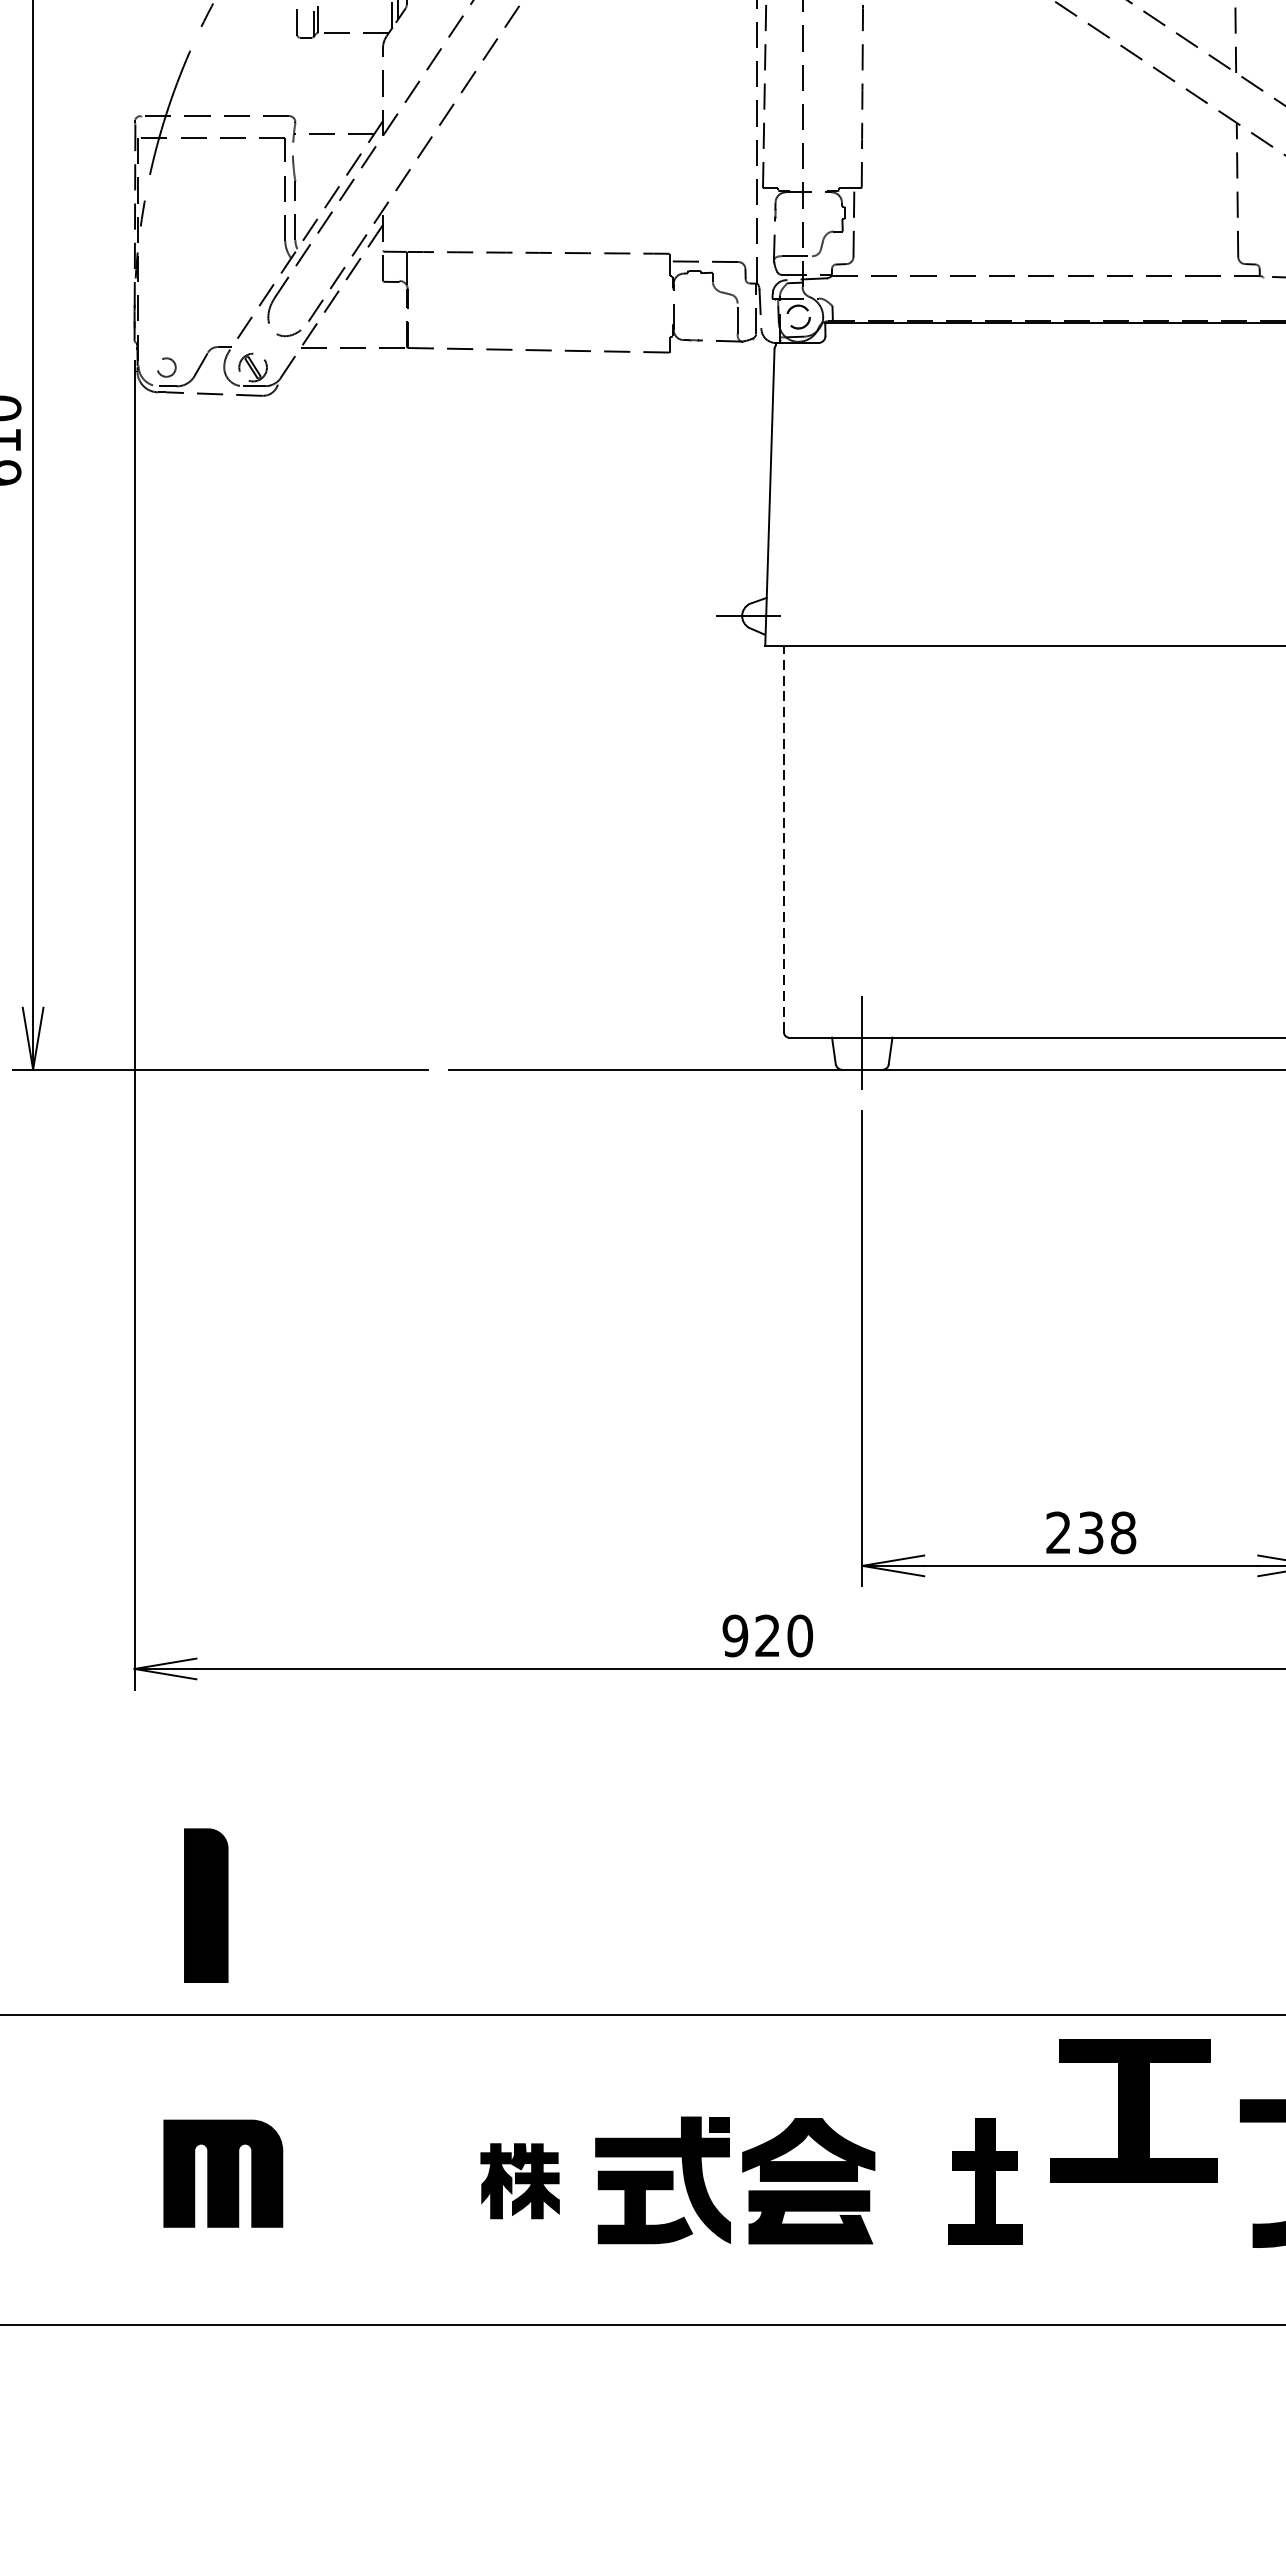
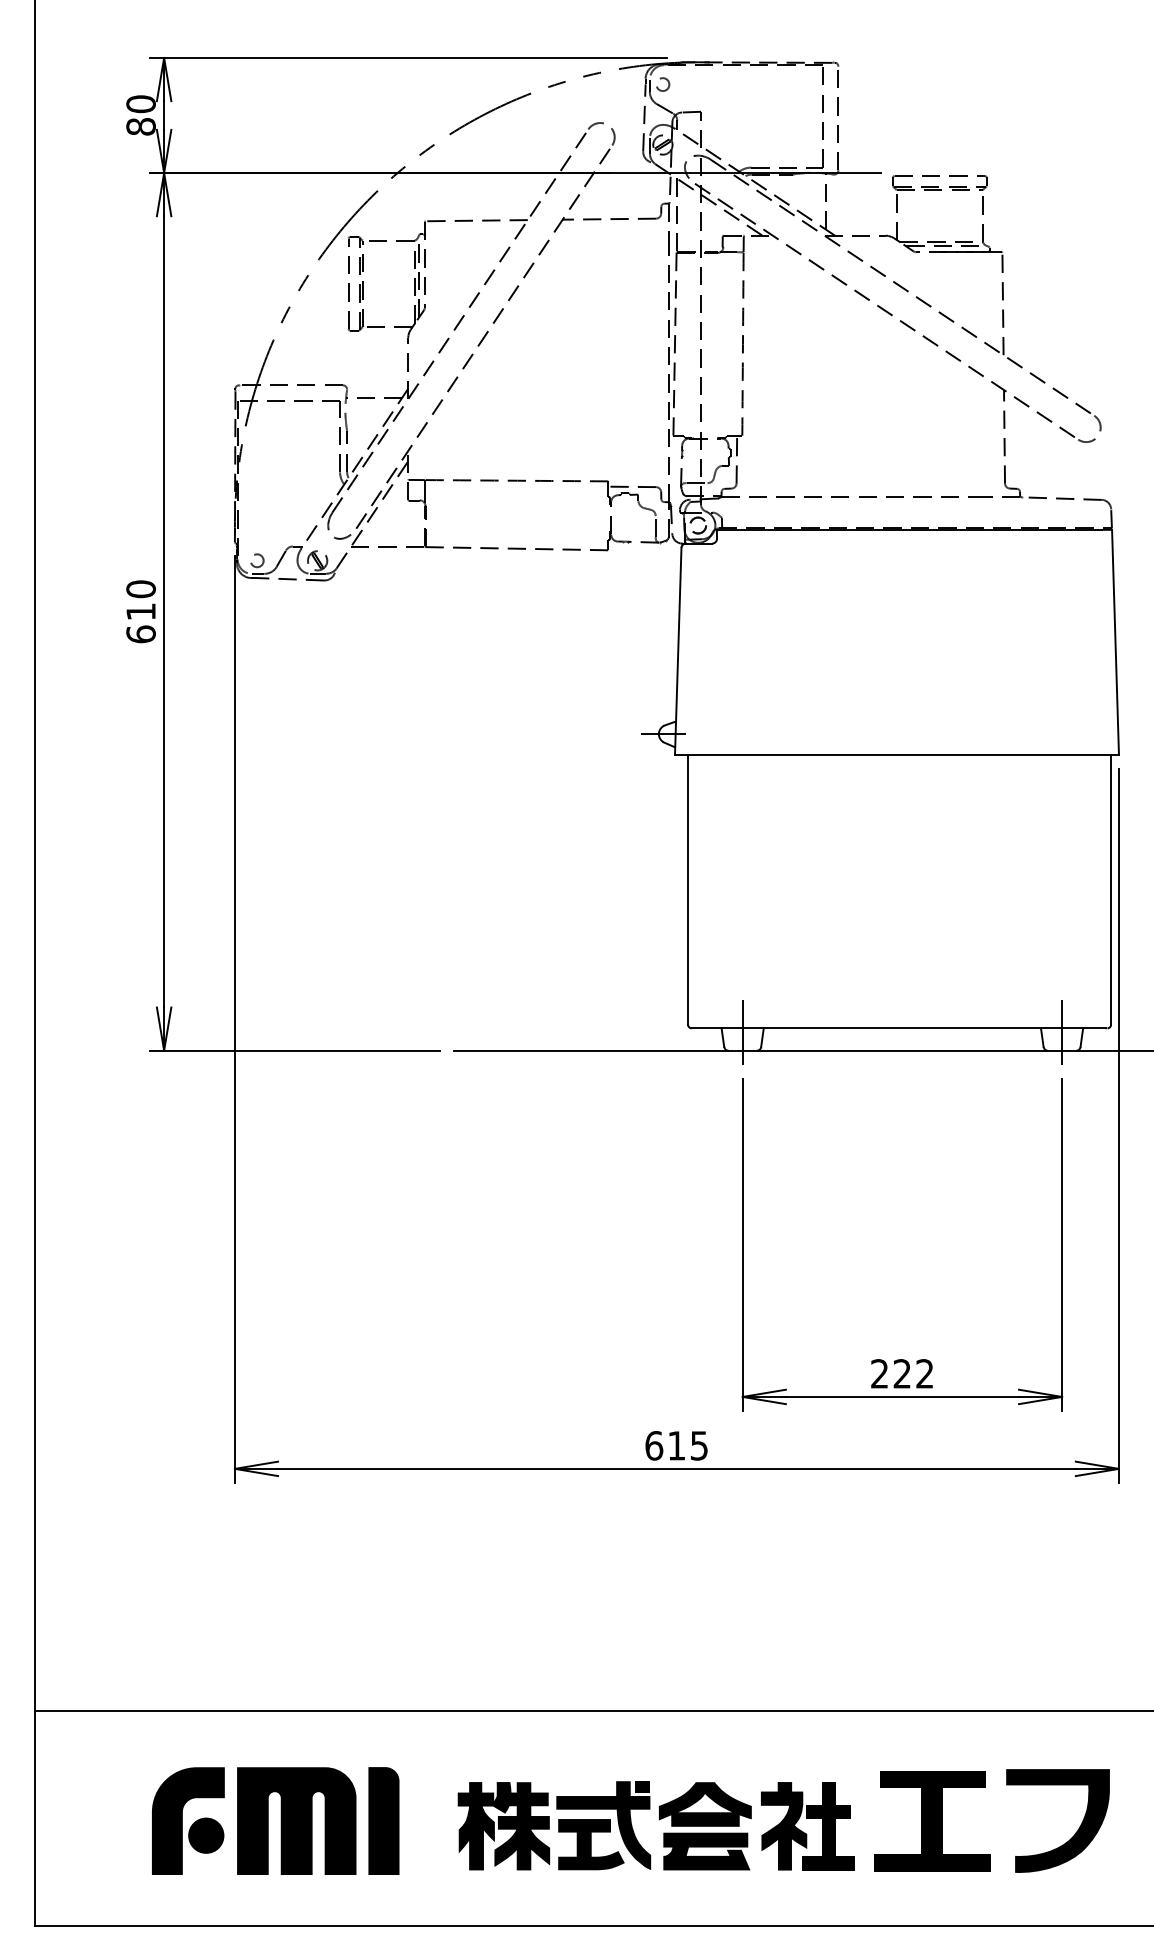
line: (784, 838) -> (688, 889), dashed -> solid
text: (1107, 1532) -> (913, 1373), 238 -> 222
text: (767, 1635) -> (676, 1445), 920 -> 615
part: (205, 1904) -> (383, 1820), moved
part: (1134, 2111) -> (932, 1821), moved
part: (222, 2172) -> (296, 1820), size x1.43
fill: (66, 2174) -> (187, 1821), added
part: (519, 2181) -> (503, 1826), size x1.67
fill: (920, 2181) -> (783, 1826), added
fill: (93, 2194) -> (206, 1835), added

